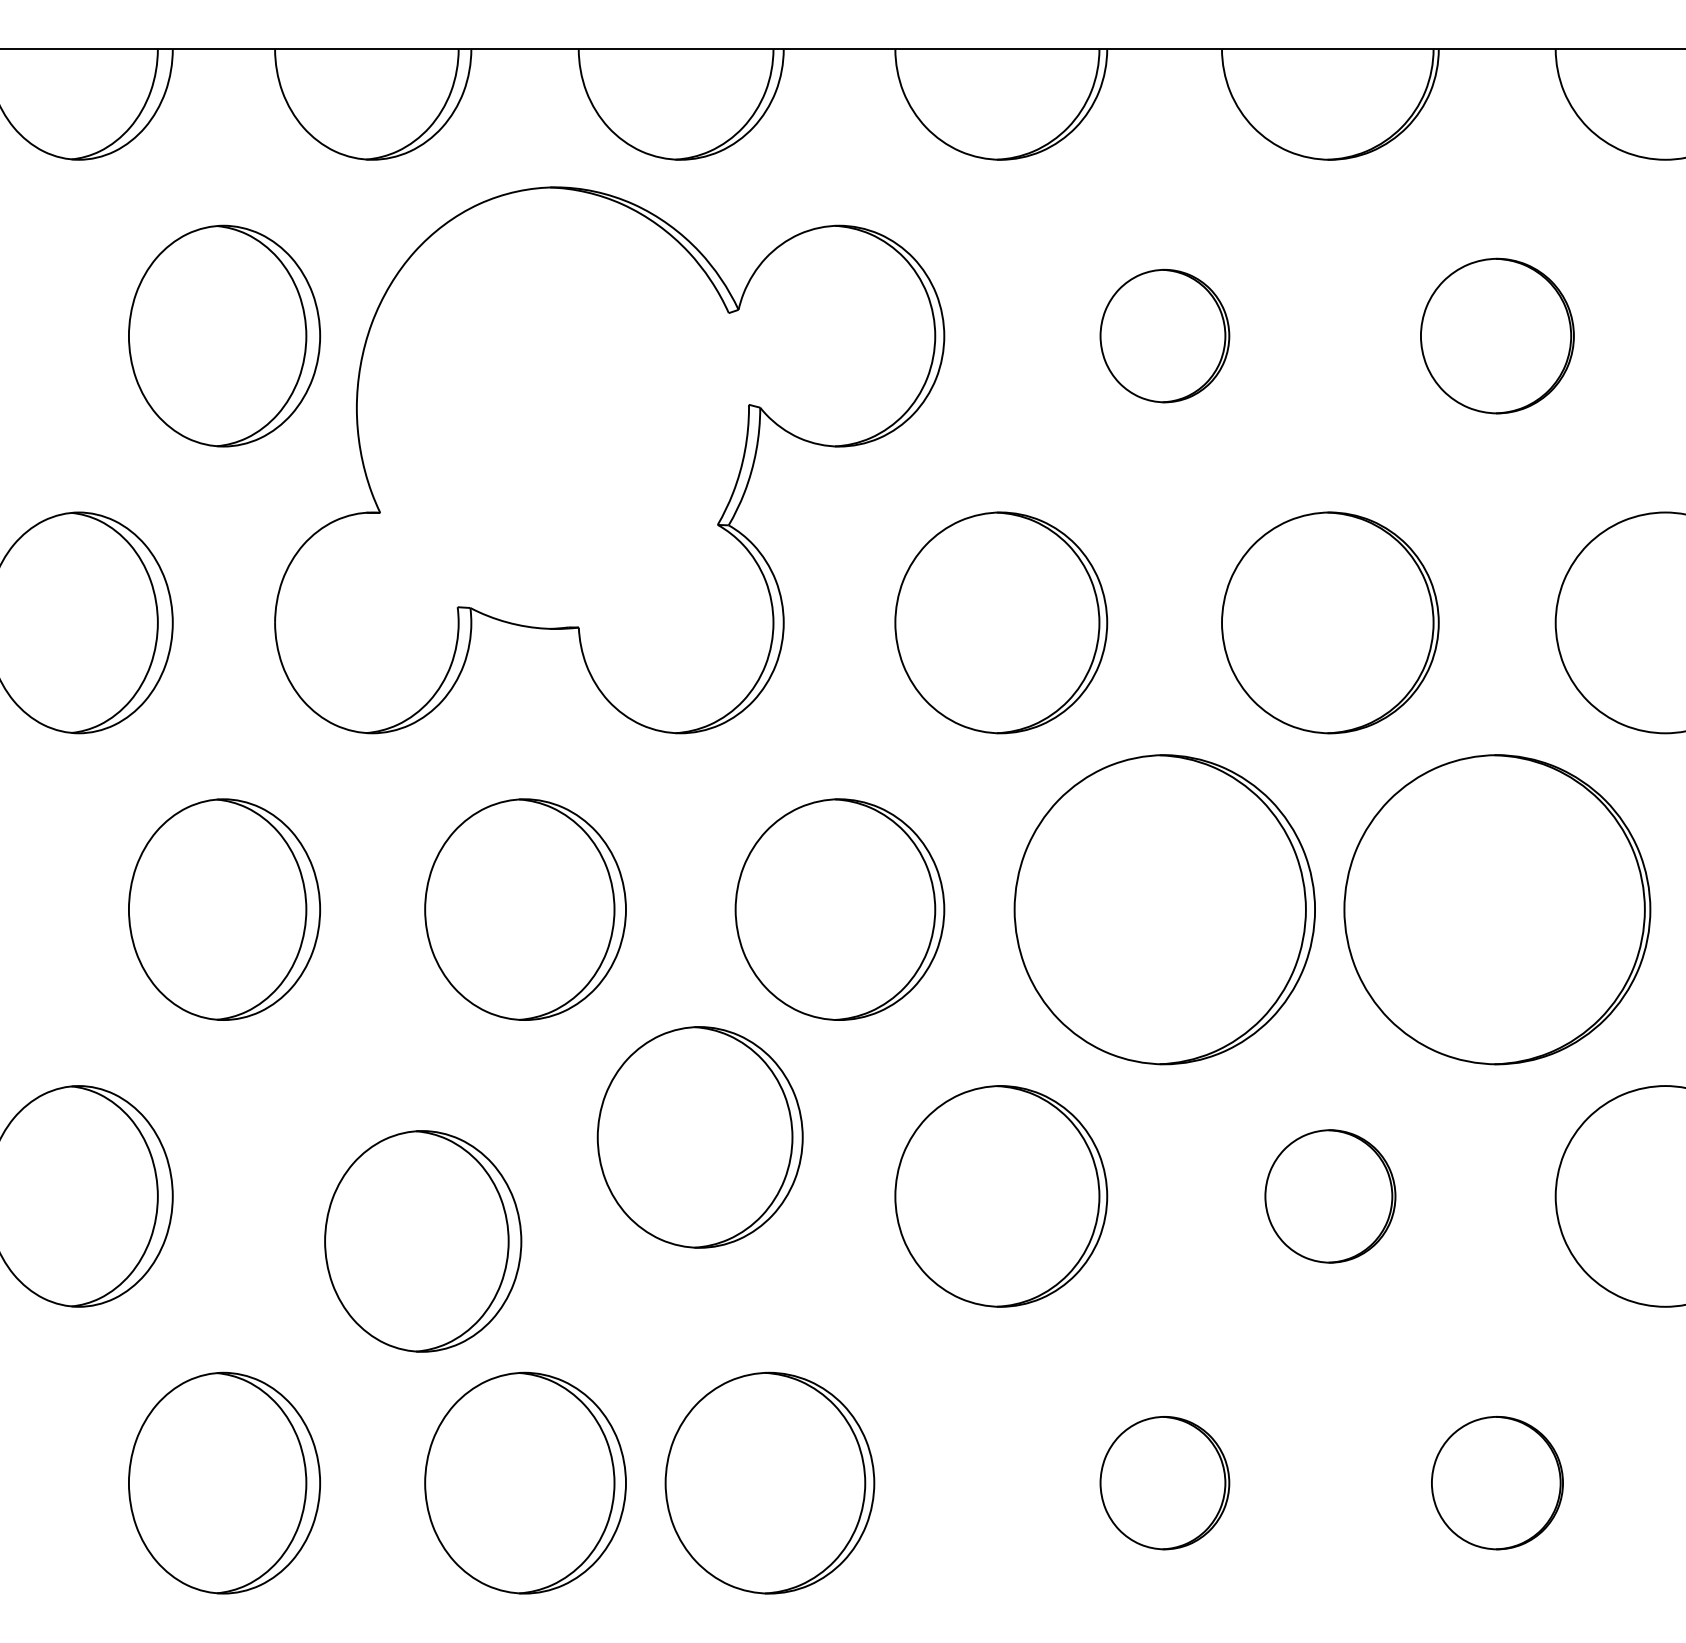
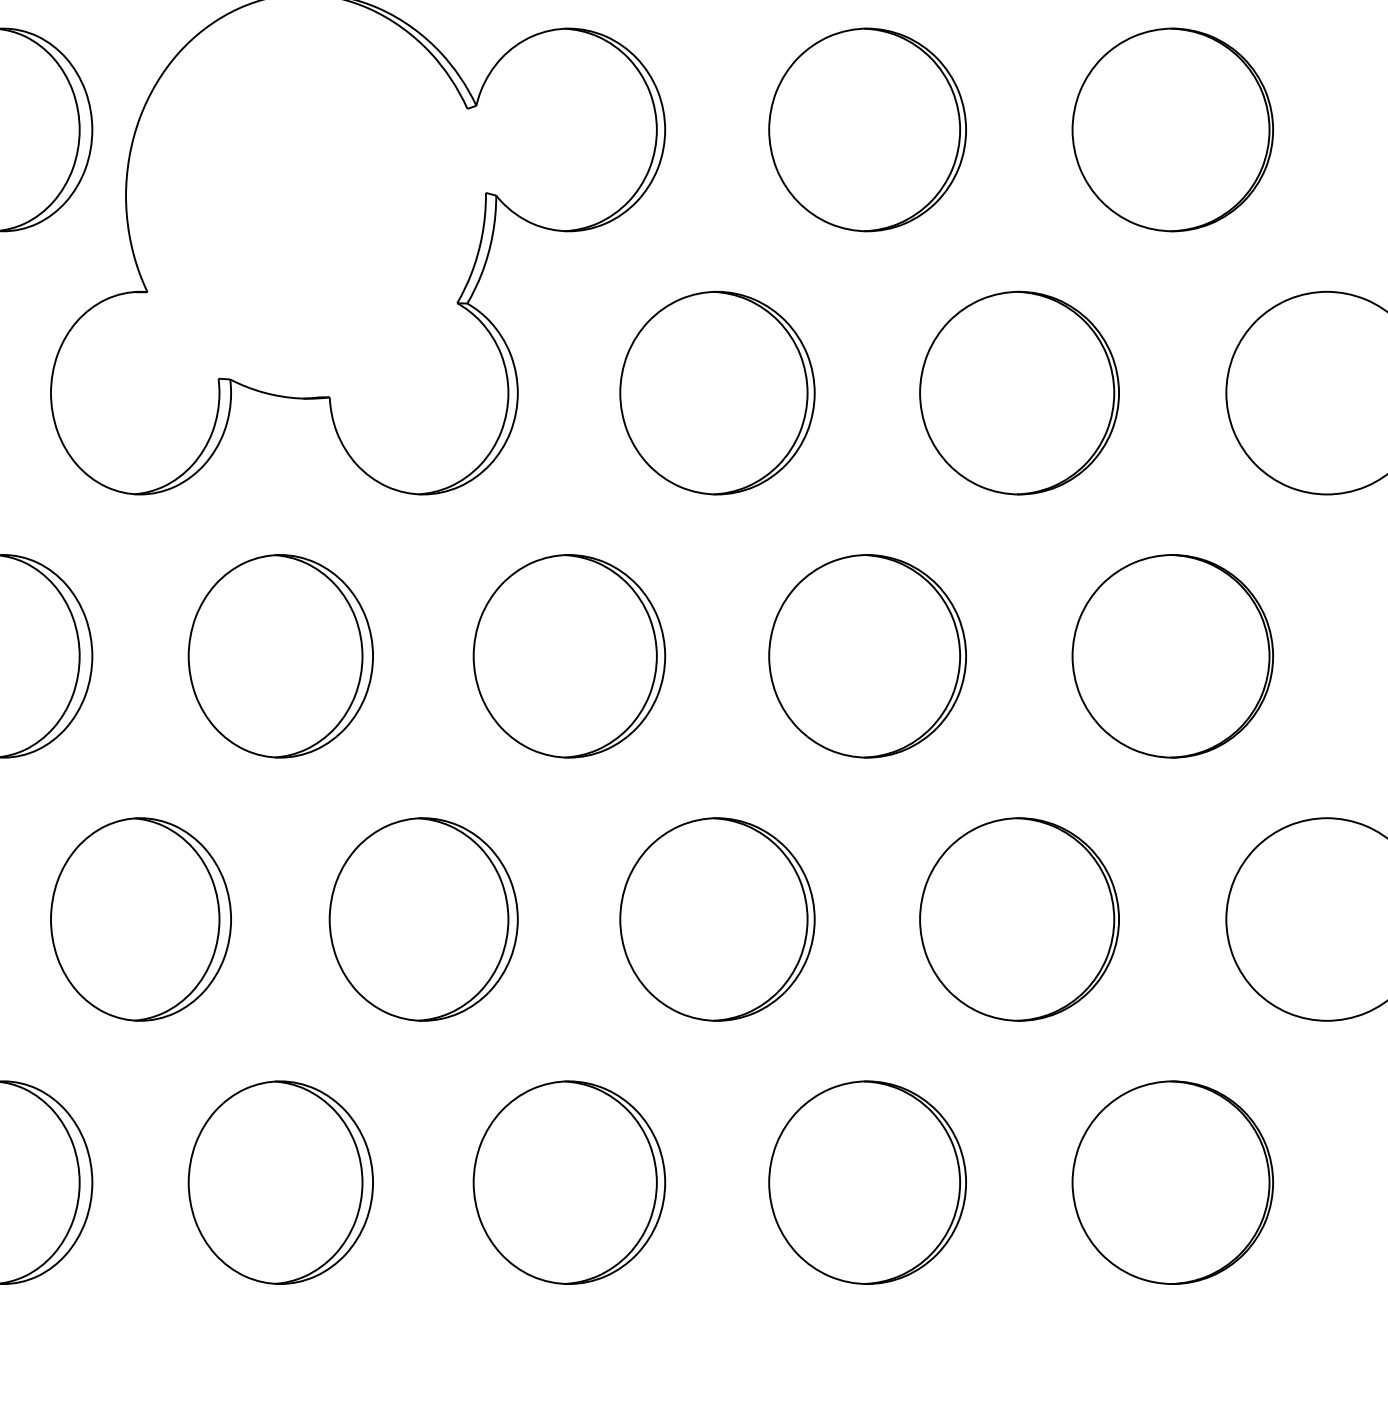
part: (1164, 335) -> (867, 129), size x1.67
part: (1497, 335) -> (1172, 129), size x1.43
part: (1164, 909) -> (867, 656), size x0.71
part: (1497, 909) -> (1172, 656), size x0.71
part: (699, 1137) -> (423, 919), moved
part: (1330, 1196) -> (1019, 919), size x1.67
part: (423, 1241) -> (141, 919), moved
part: (769, 1482) -> (569, 1182), moved
part: (1164, 1482) -> (867, 1182), size x1.67
part: (1497, 1482) -> (1172, 1182), size x1.67

